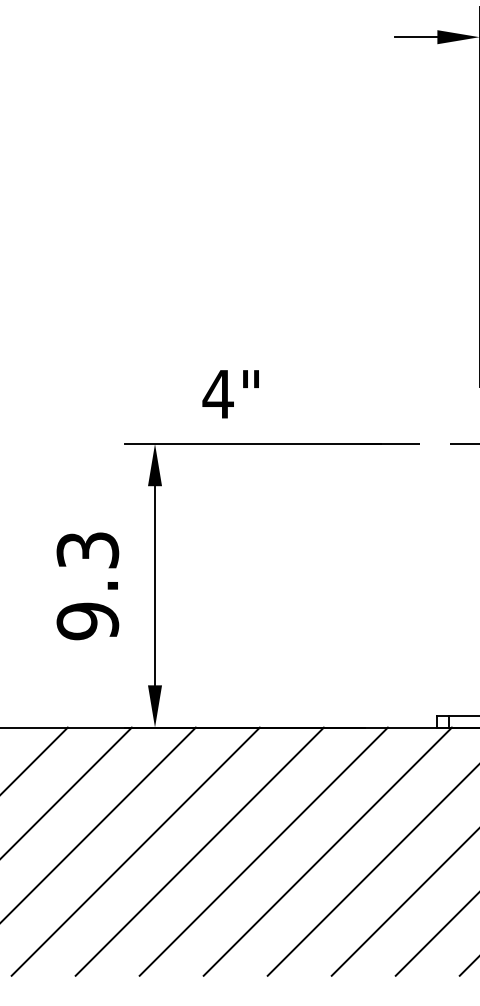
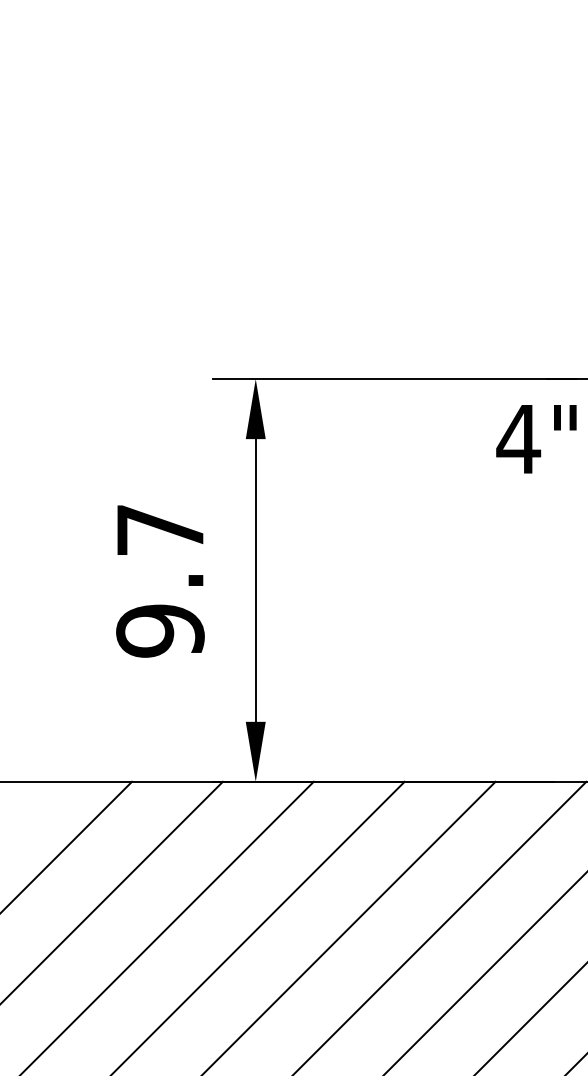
text: (230, 394) -> (536, 439), moved
text: (87, 550) -> (159, 530), 9.3 -> 9.7

